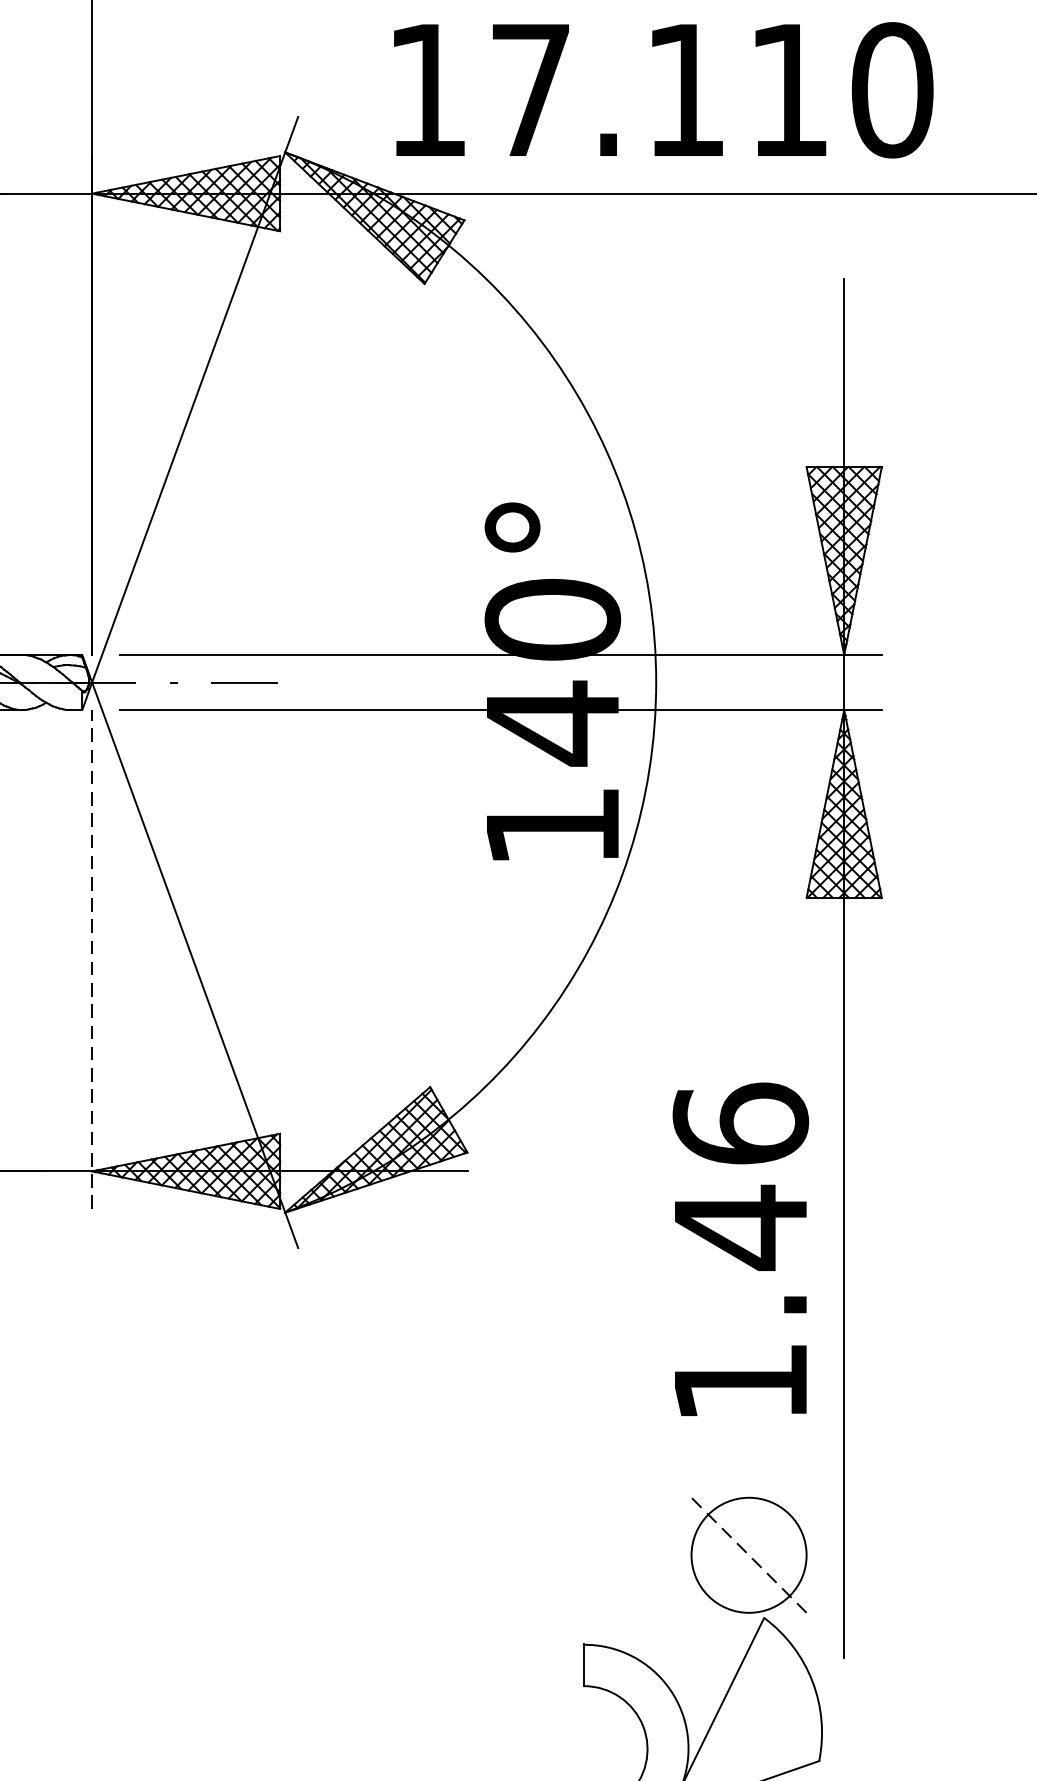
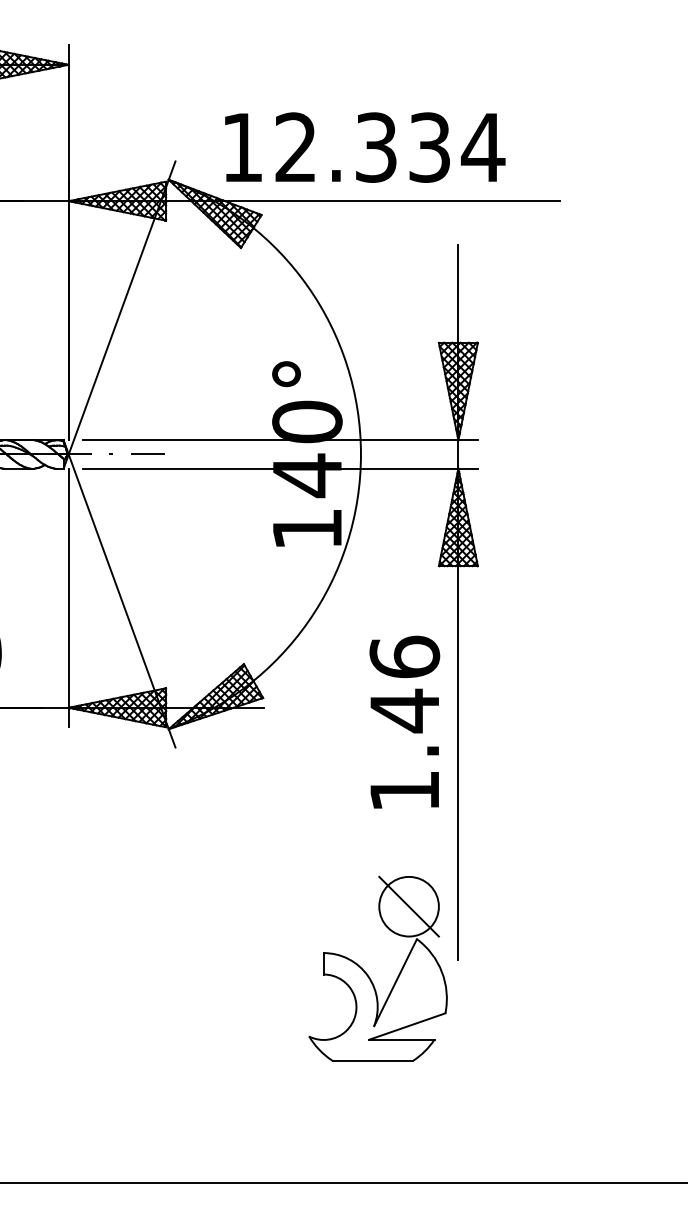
text: (713, 90) -> (390, 147), 17.110 -> 12.334
line: (91, 958) -> (68, 597), dashed -> solid
text: (740, 1248) -> (404, 721), moved
line: (747, 1554) -> (408, 906), dashed -> solid

